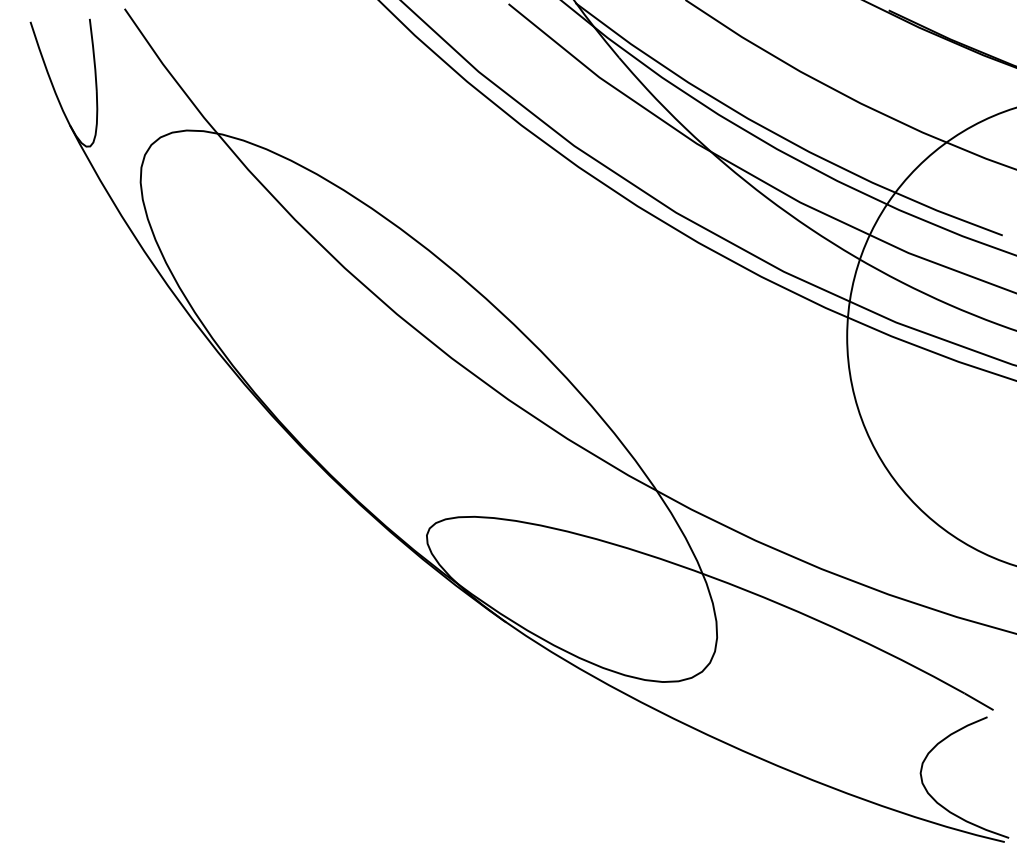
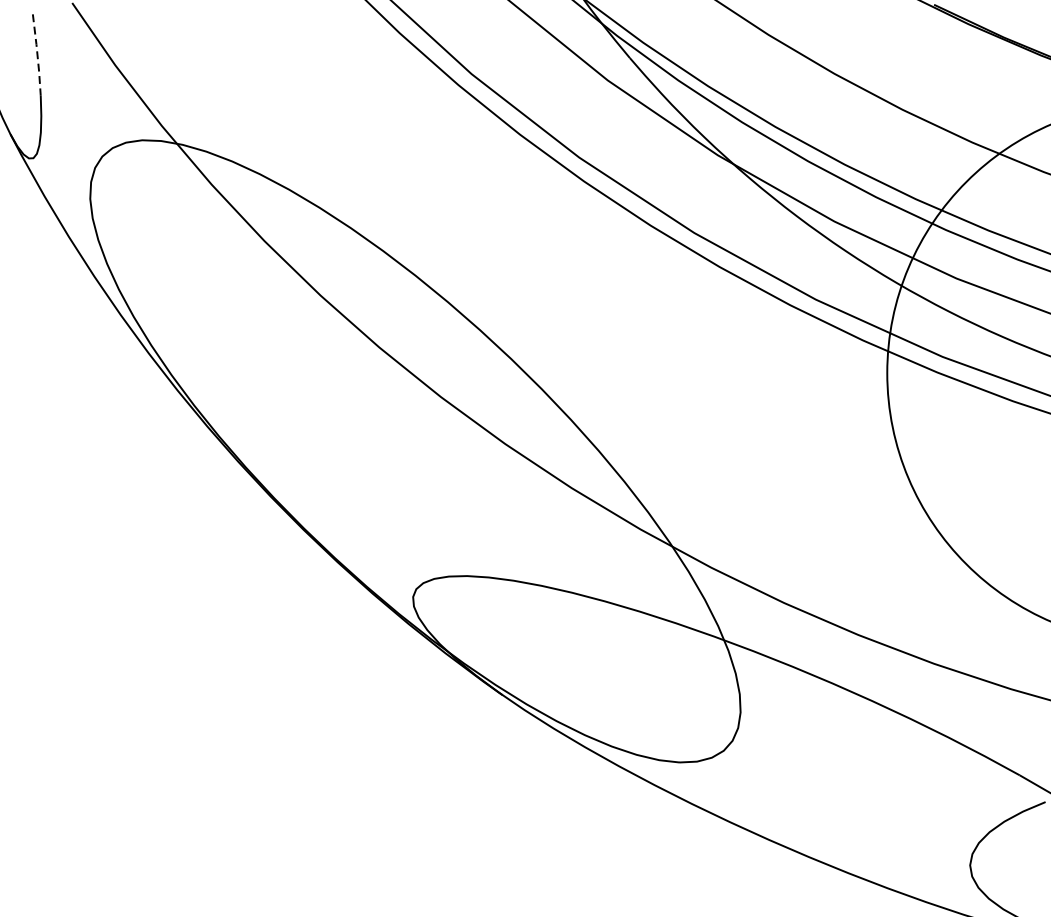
line: (93, 55) -> (37, 55), solid -> dashed

